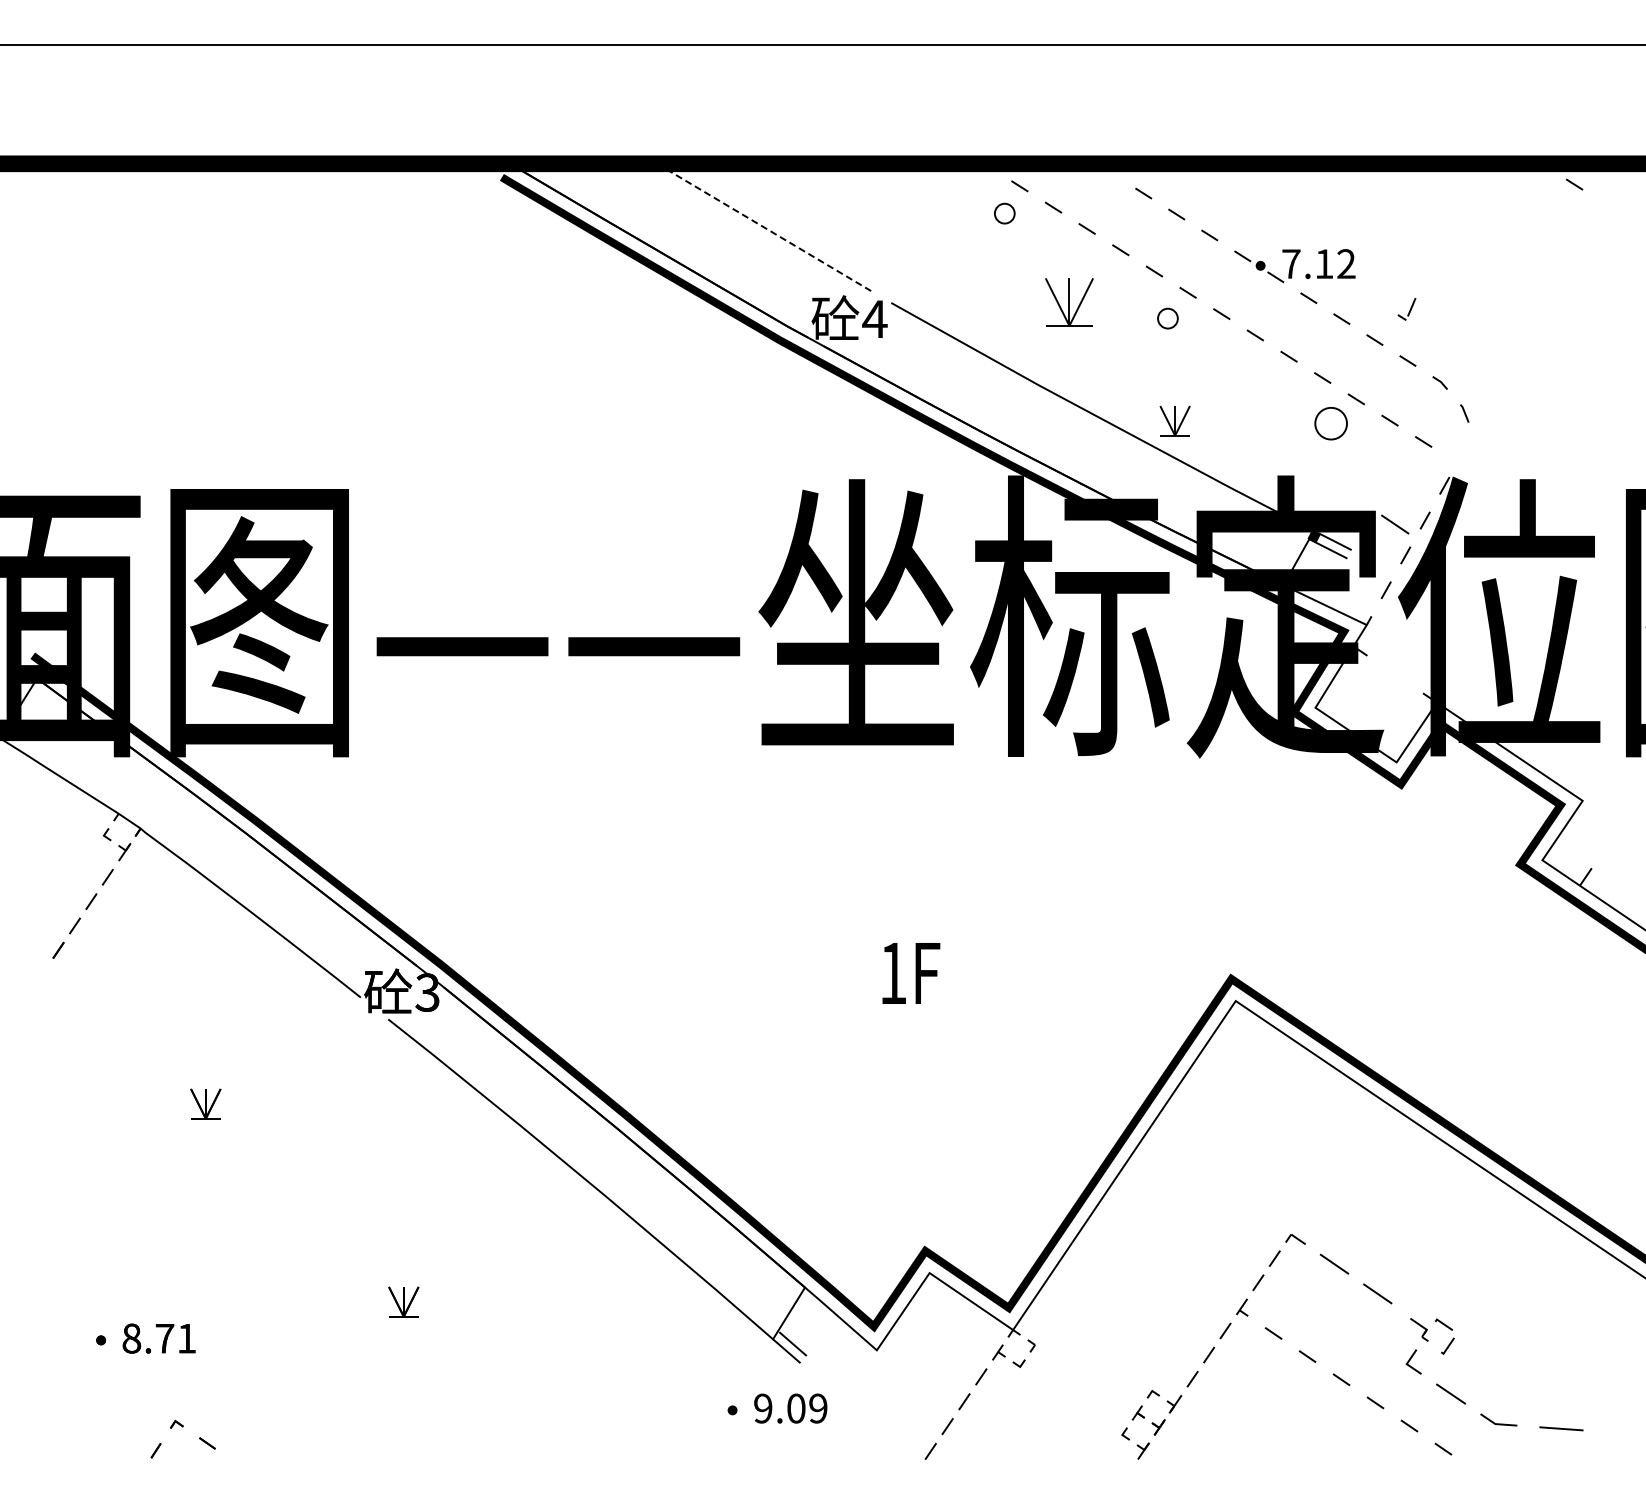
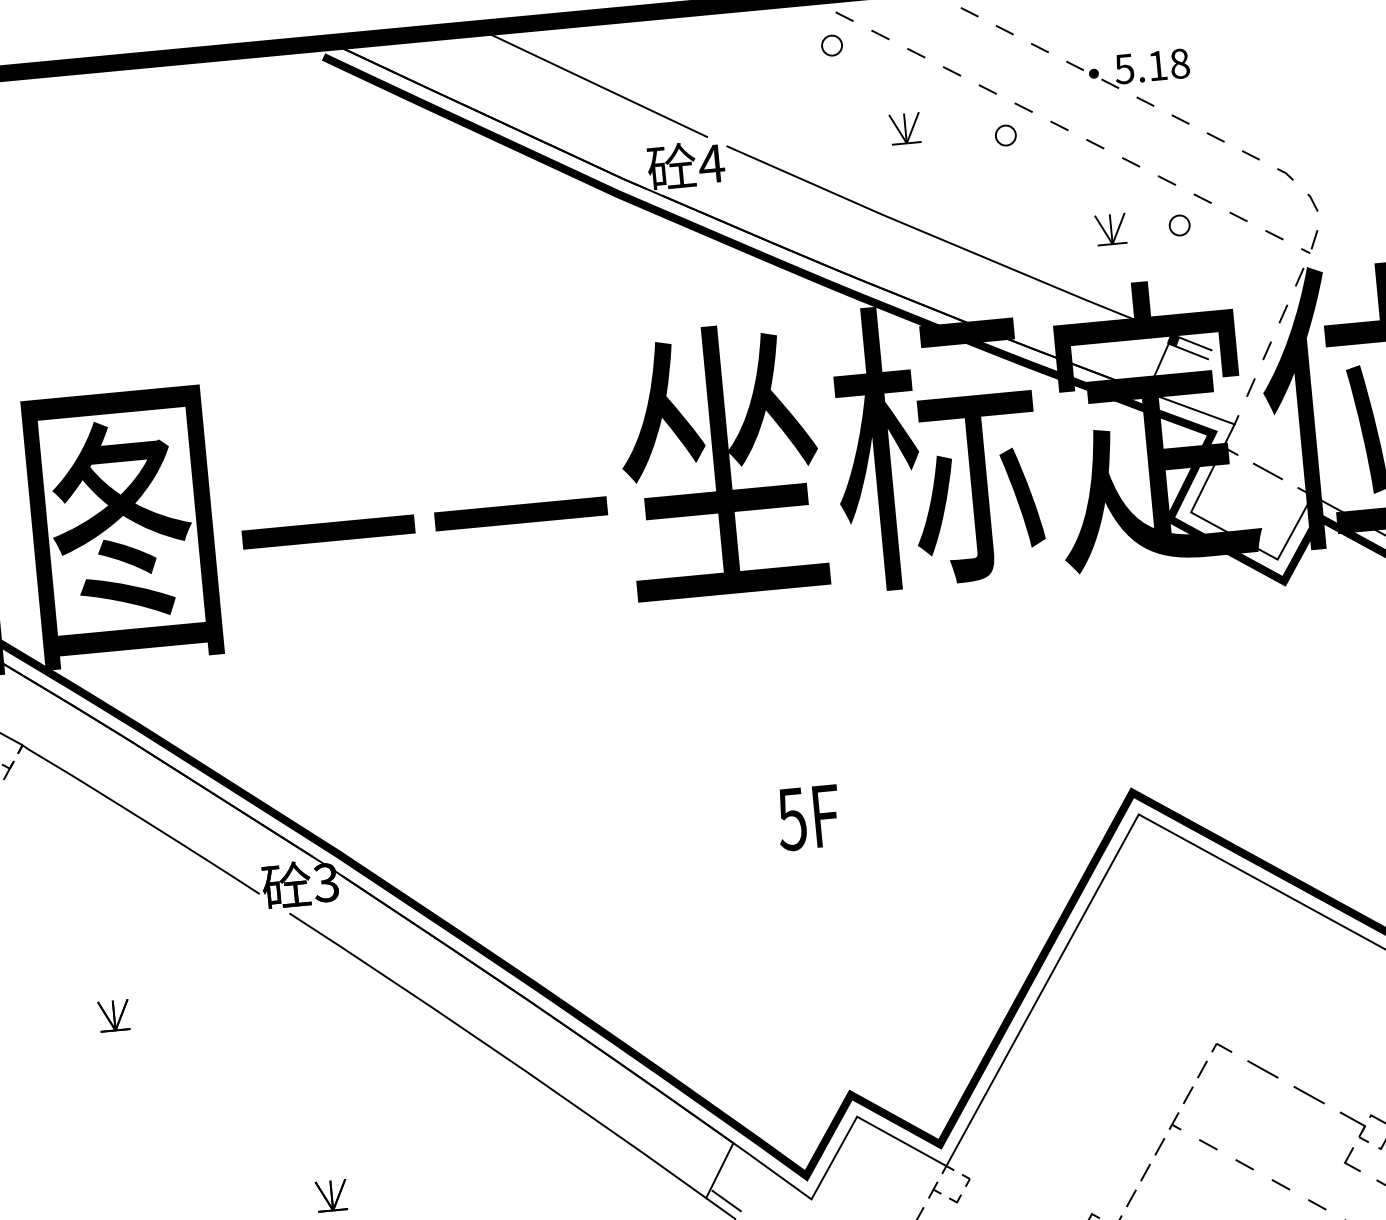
line: (765, 228) -> (593, 83), dashed -> solid
text: (1318, 264) -> (1151, 66), 7.12 -> 5.18
part: (1069, 302) -> (905, 128), size x0.62
part: (1406, 309) -> (1309, 242), moved
part: (1174, 420) -> (1110, 228), moved
part: (1330, 423) -> (1179, 225), size x0.62
line: (1395, 524) -> (1268, 471), moved
text: (892, 973) -> (791, 819), 1F -> 5F
part: (1419, 1329) -> (1354, 1126), size x1.43

